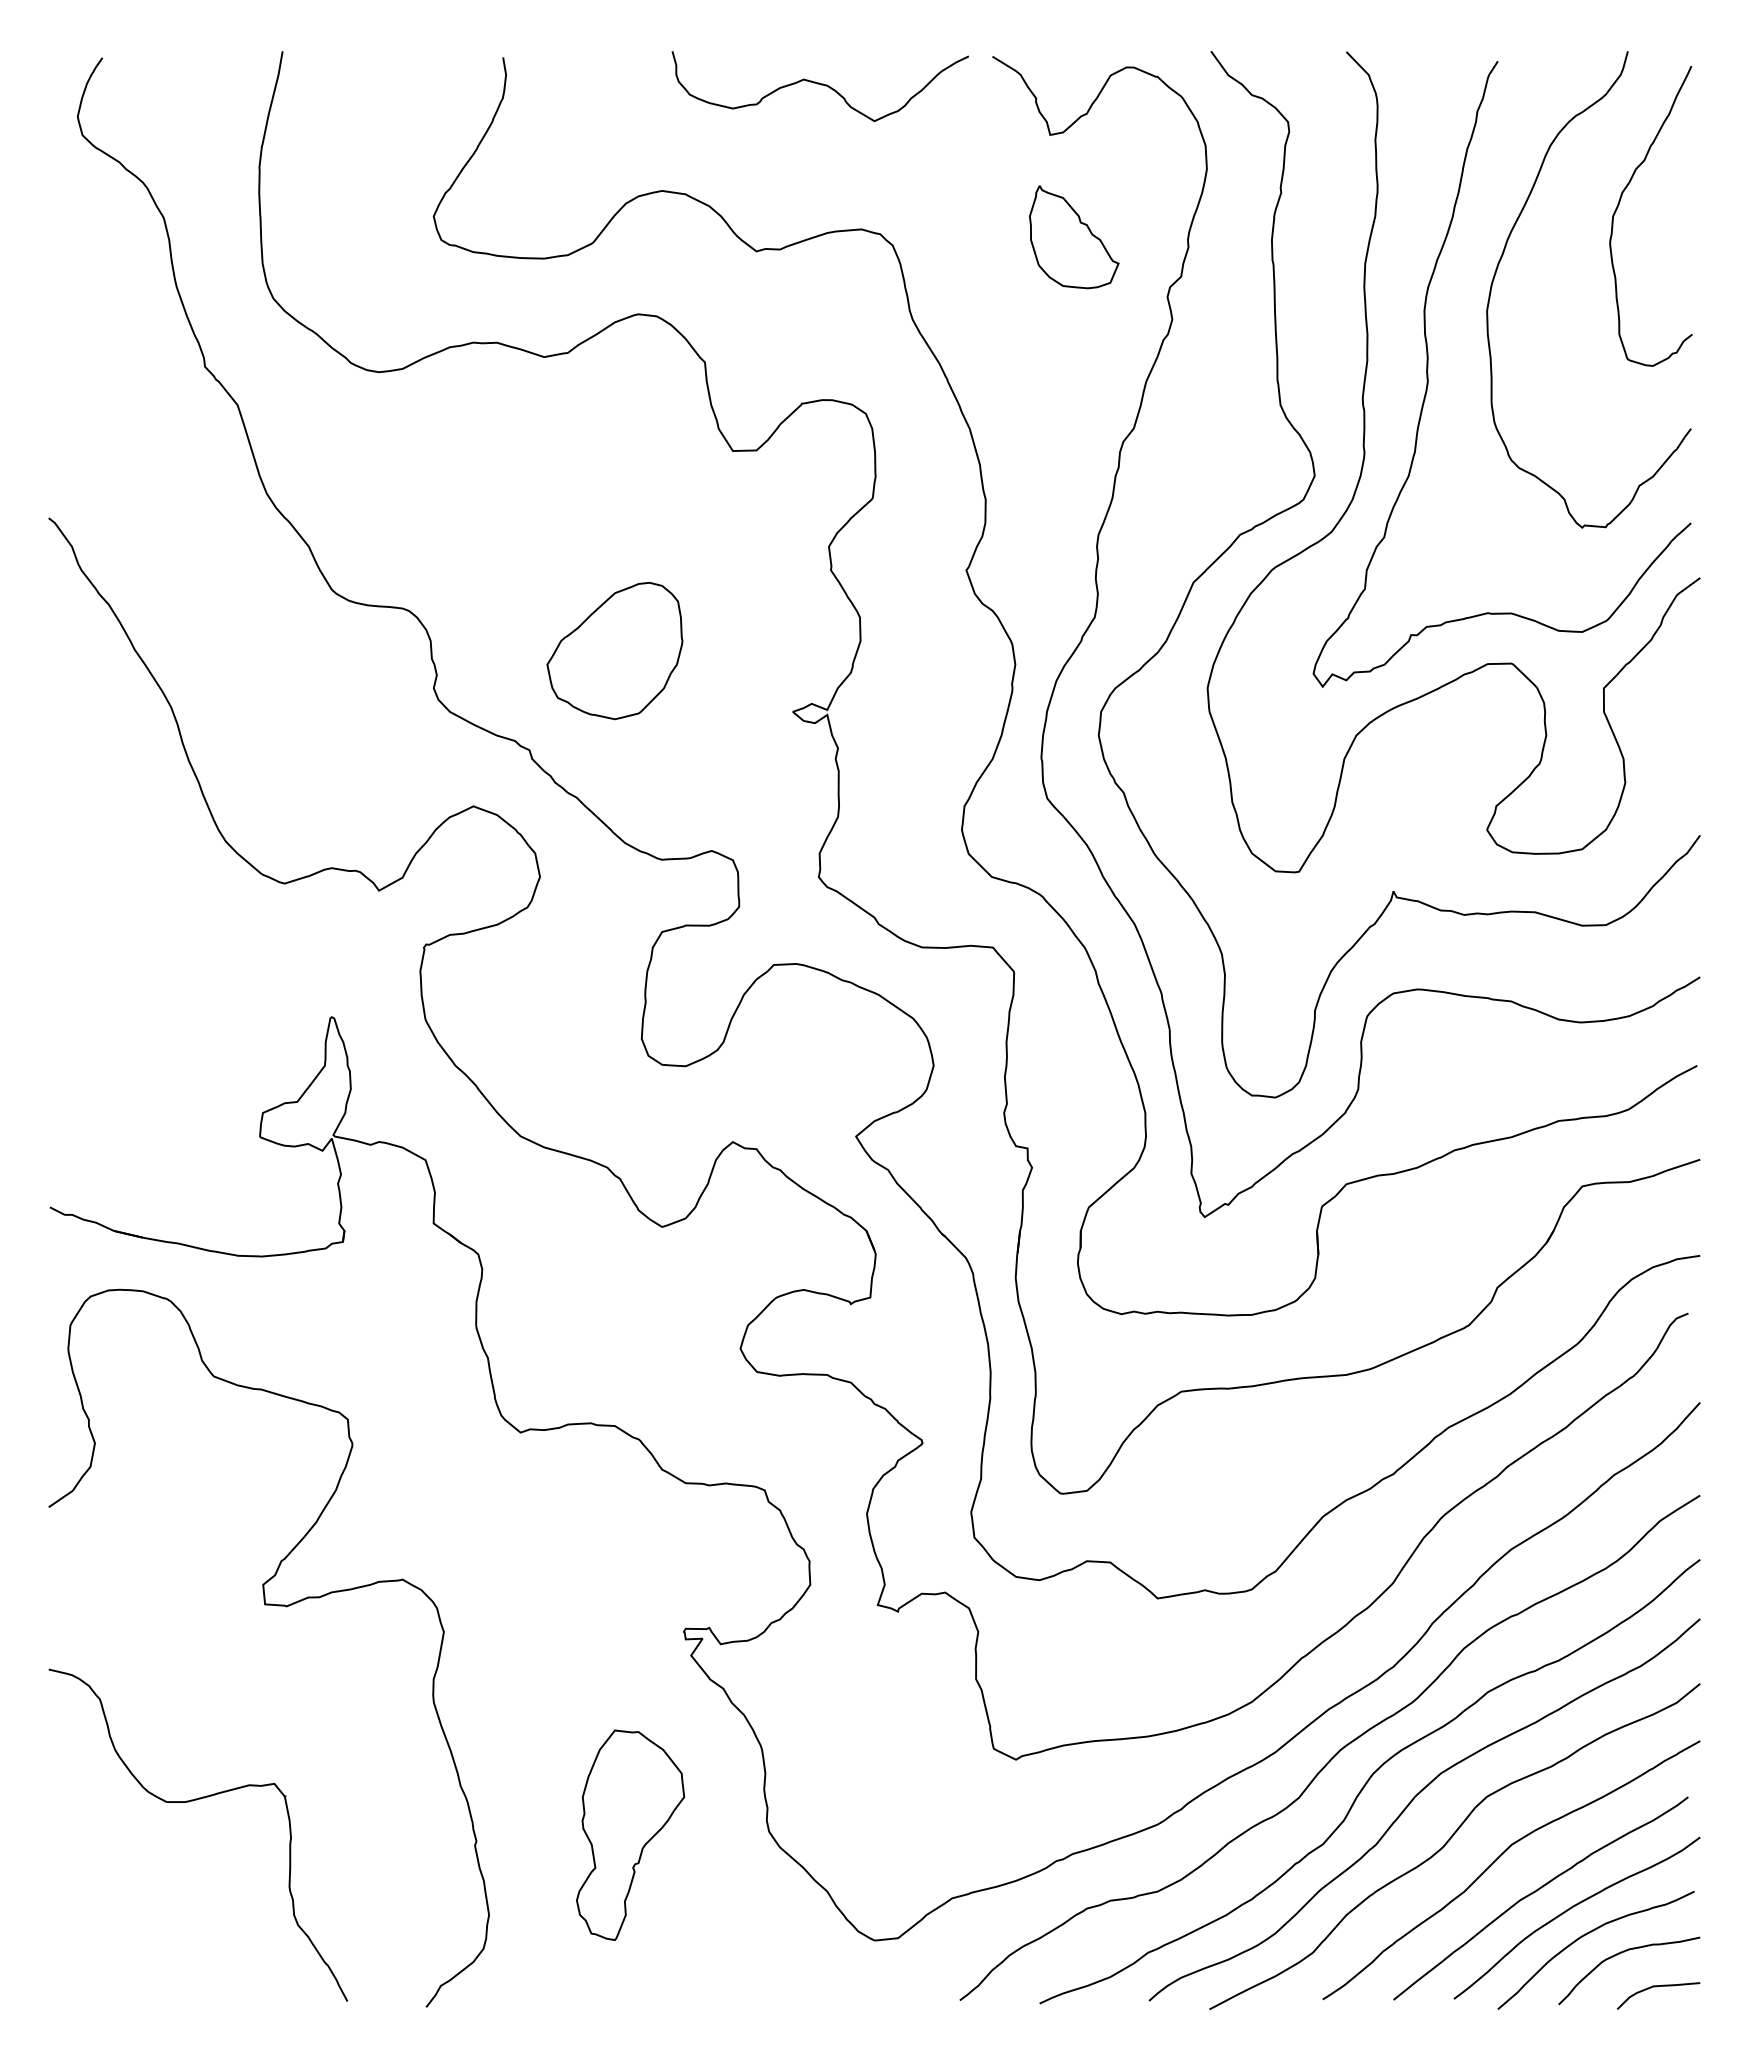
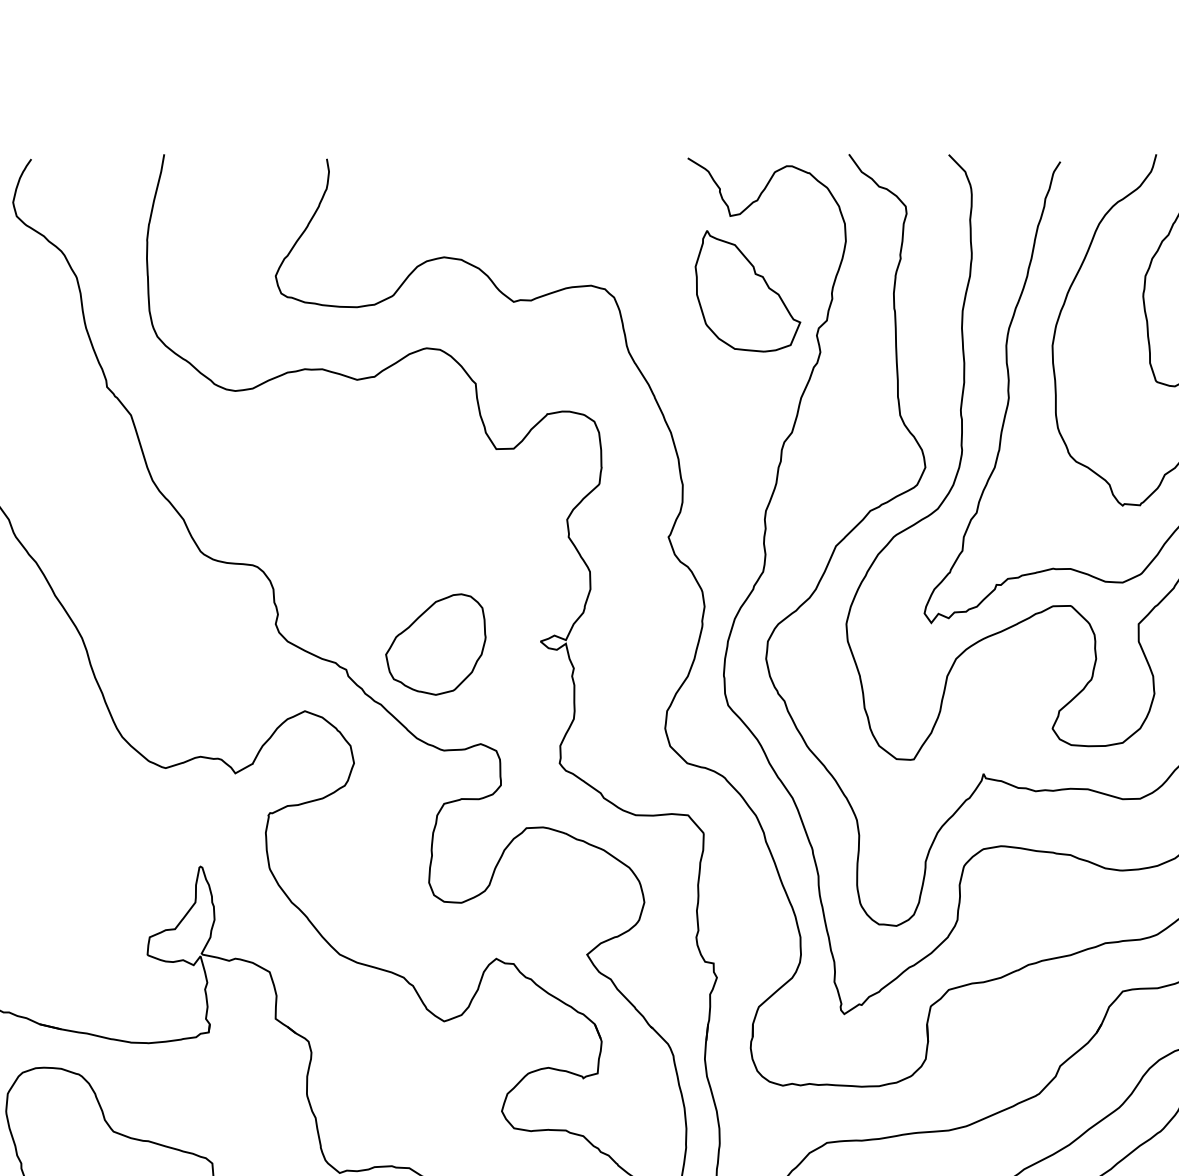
curve: (819, 84) -> (560, 178), removed
part: (1074, 237) -> (748, 291), size x1.6
part: (614, 650) -> (435, 644), moved

